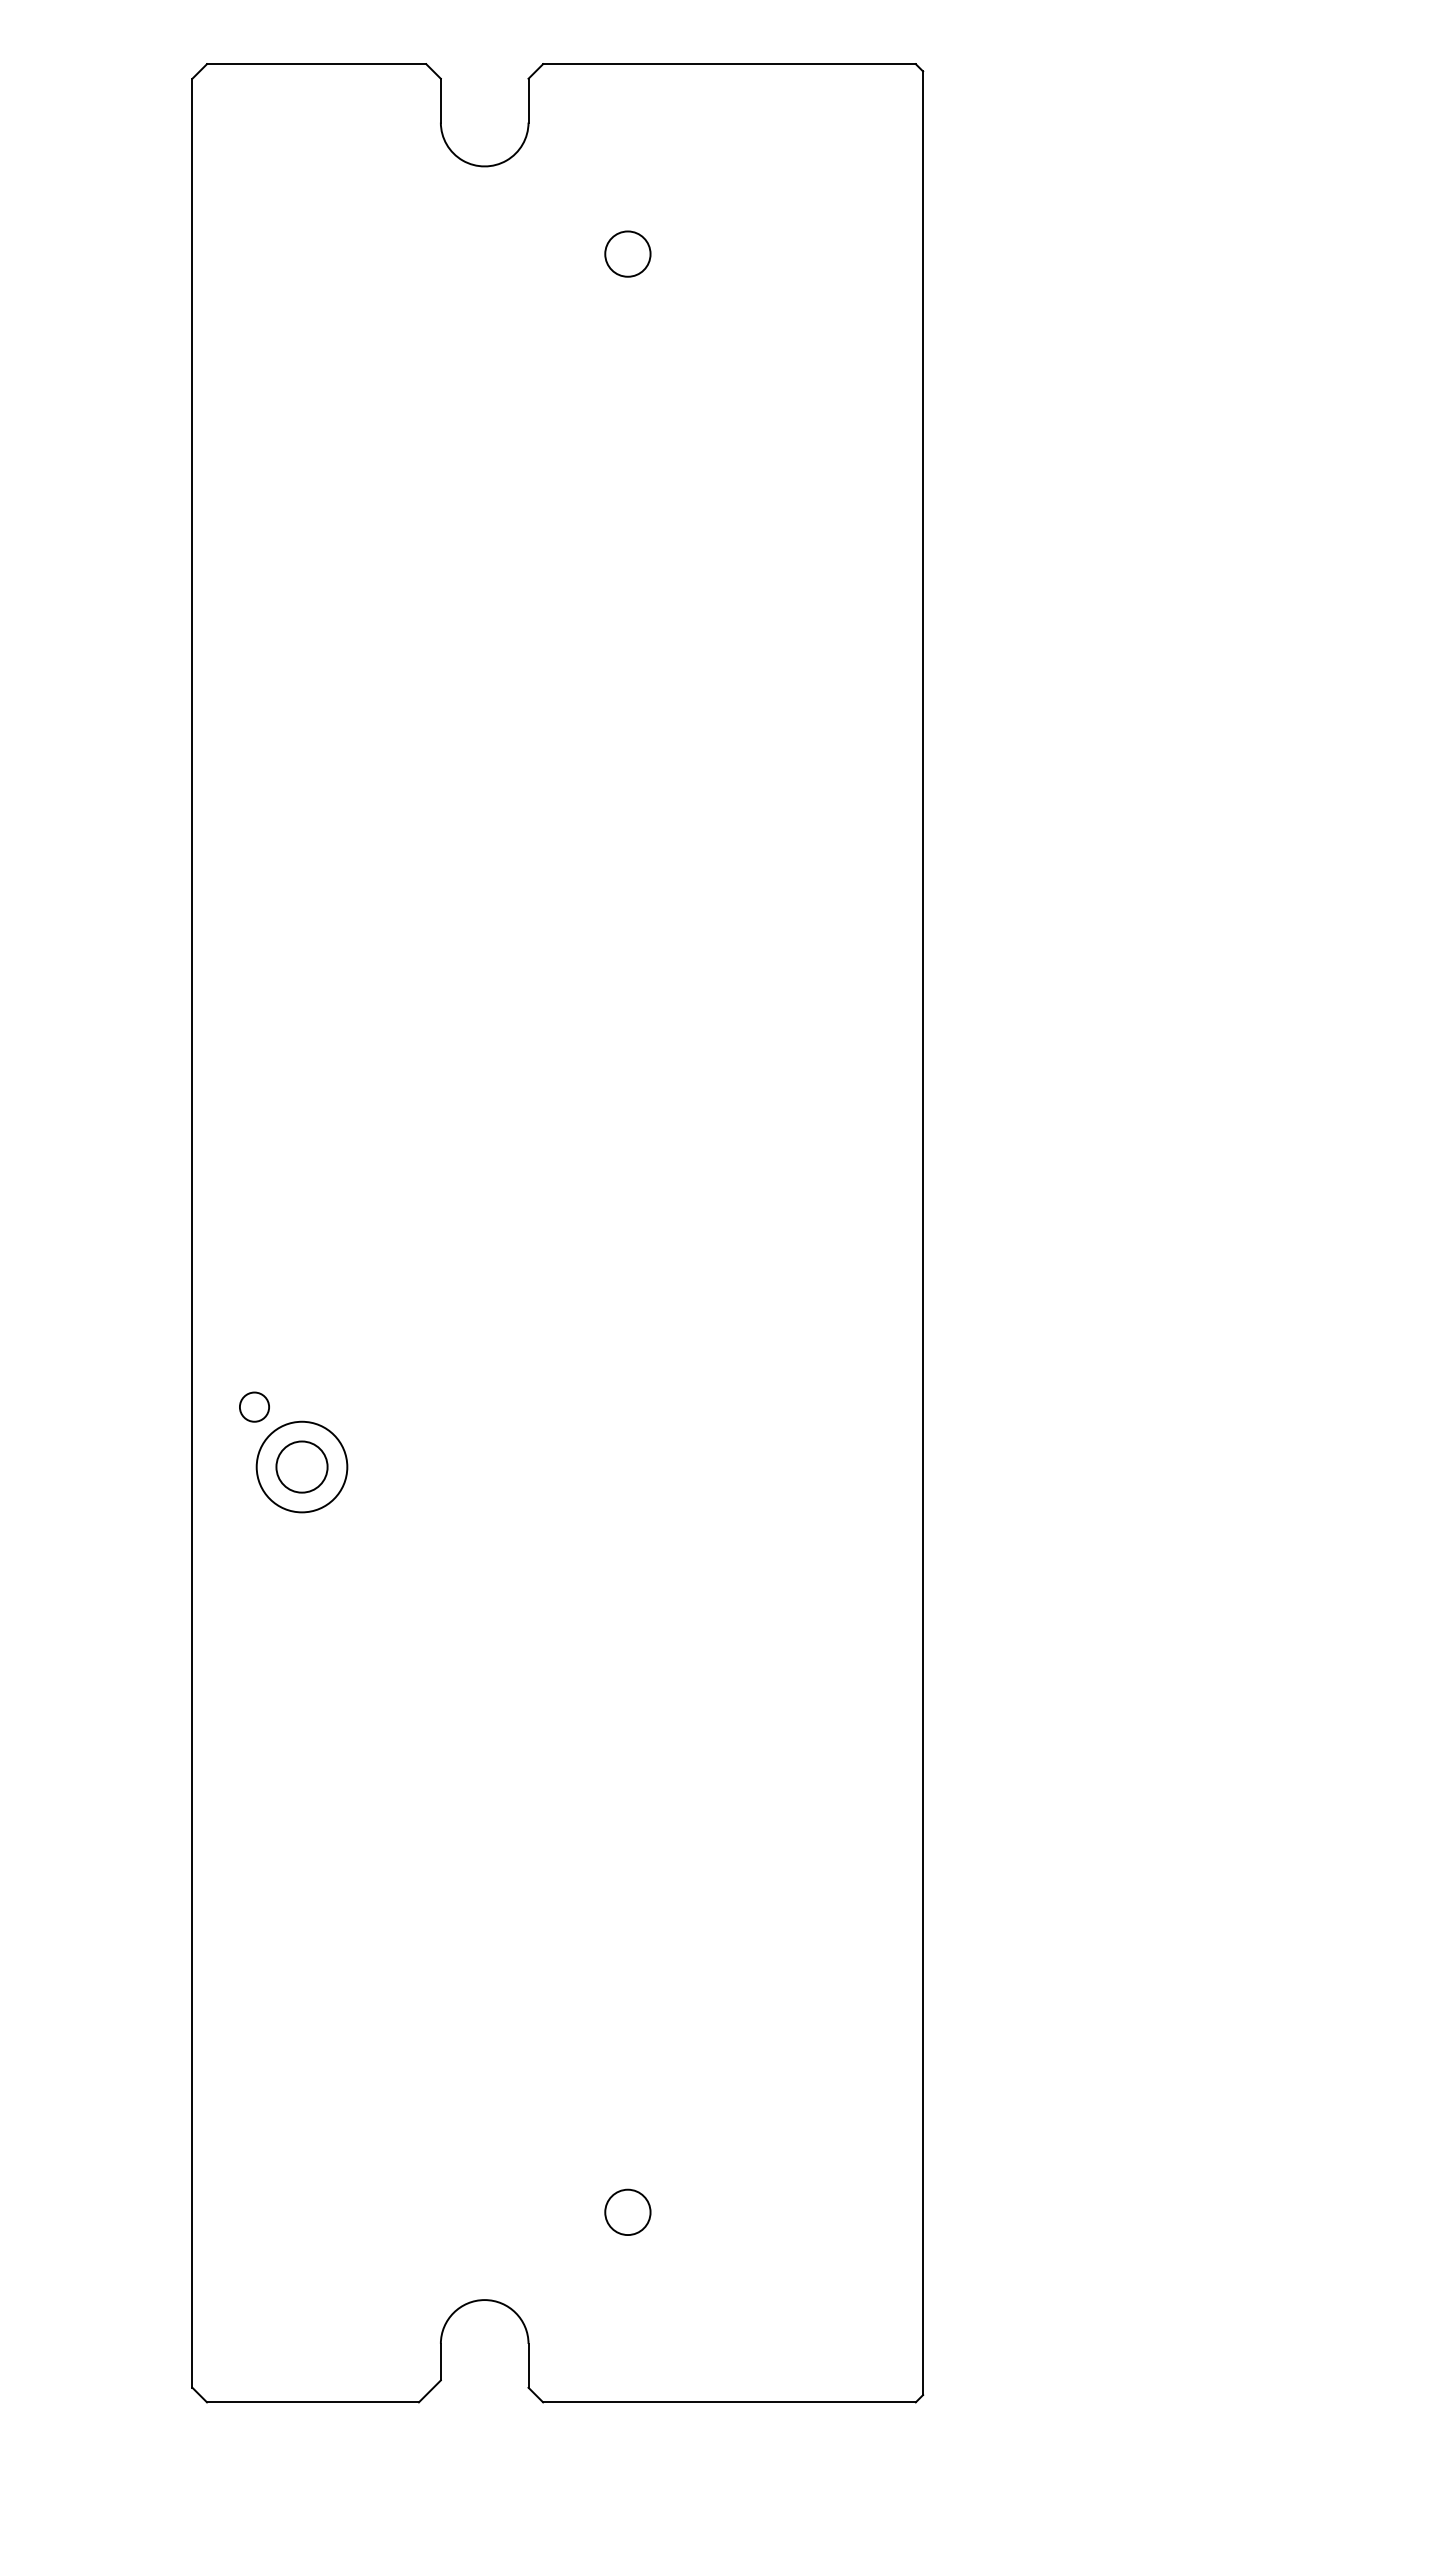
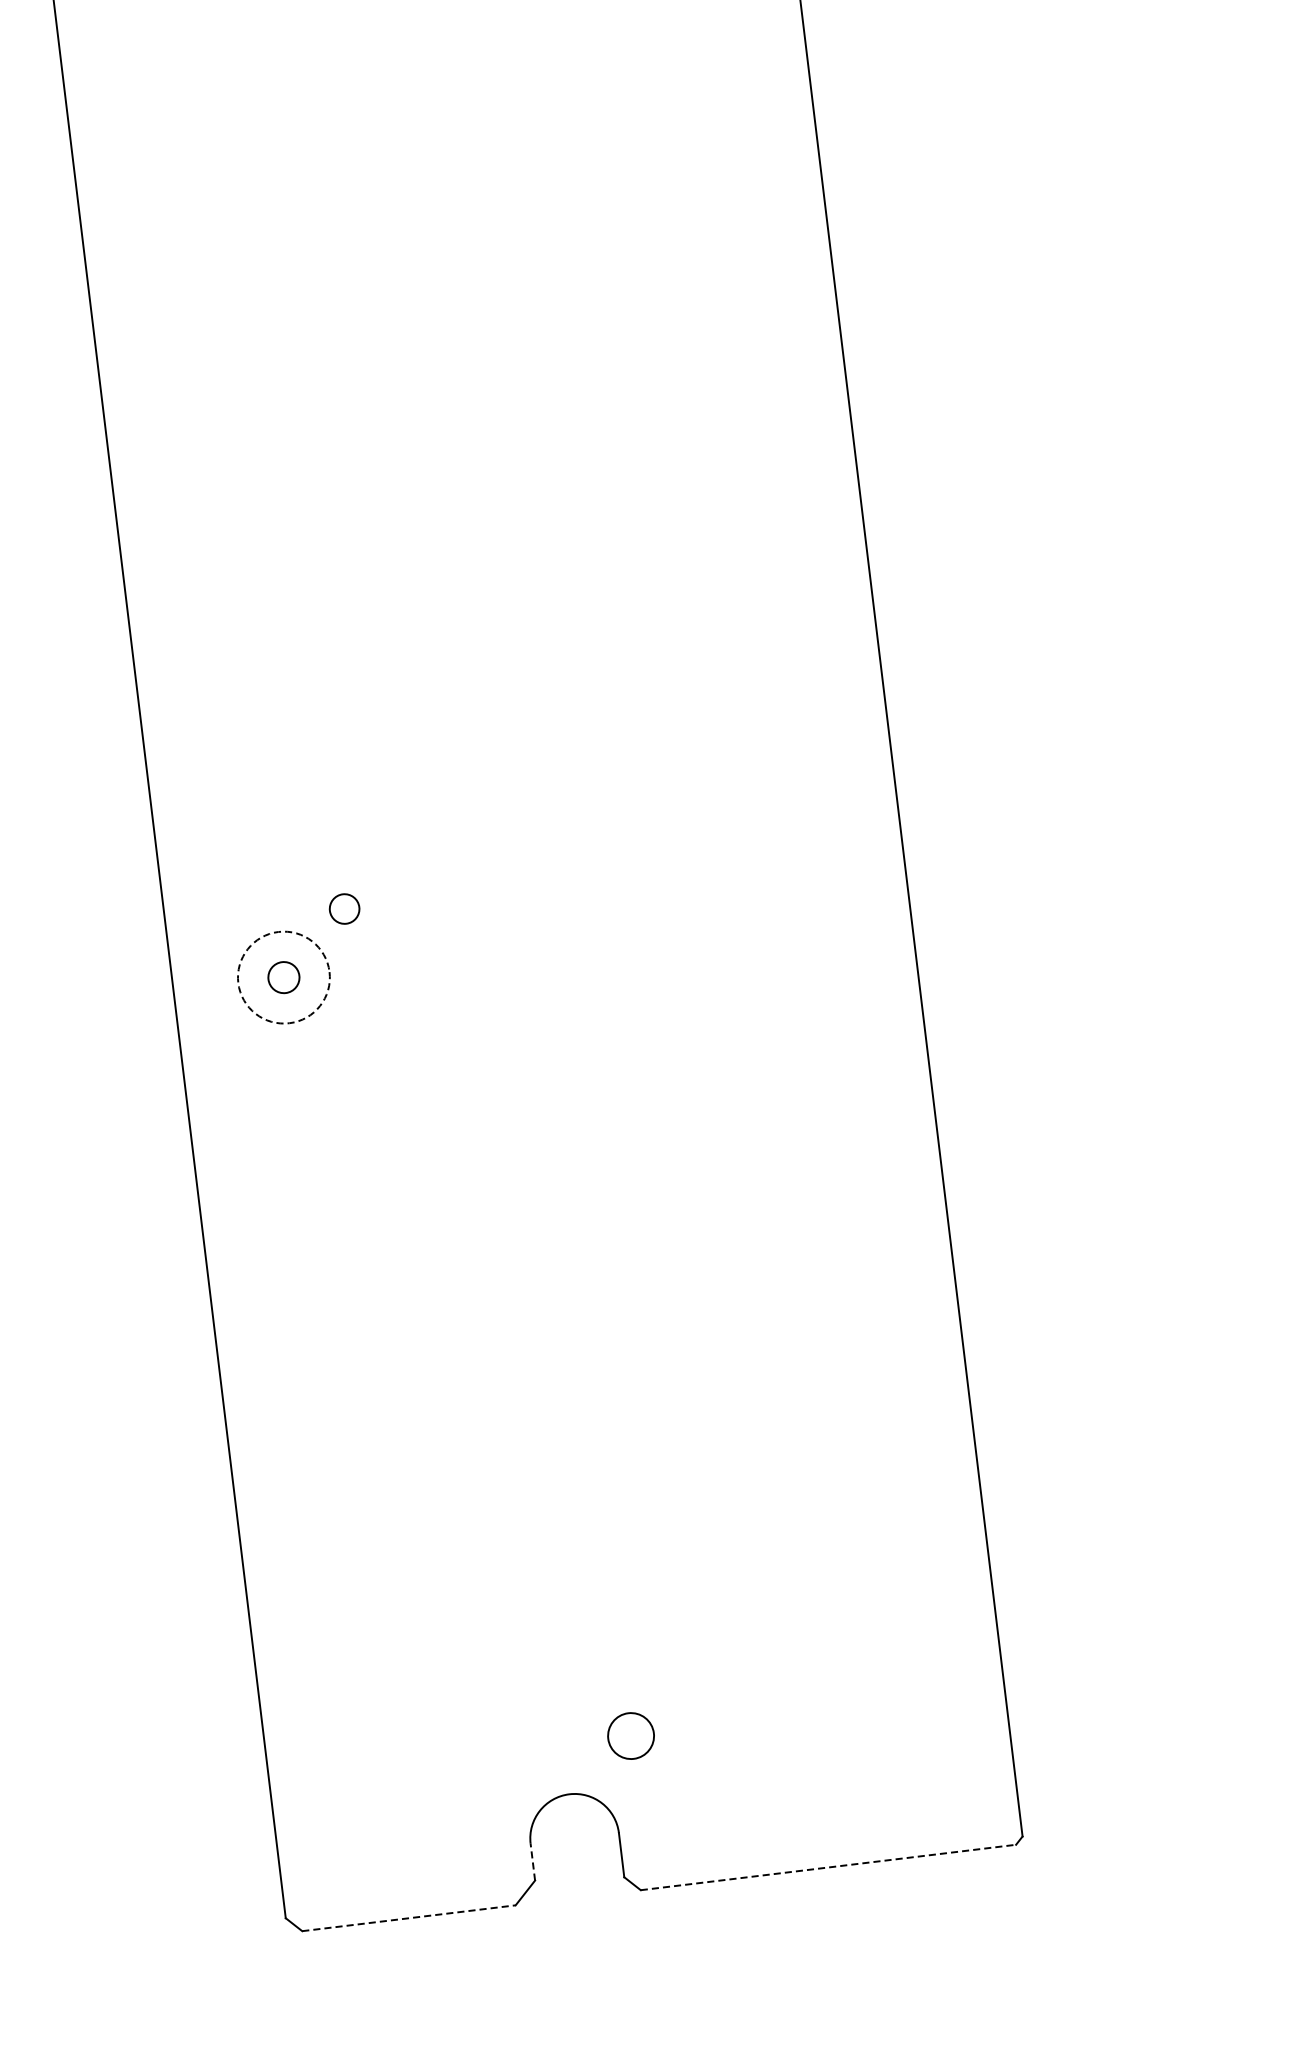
circle: (254, 1406) -> (344, 908), moved
circle: (301, 1466) -> (283, 977), size x0.6
circle: (301, 1466) -> (283, 977), solid -> dashed
circle: (627, 2211) -> (630, 1735), moved
line: (440, 2361) -> (532, 1861), solid -> dashed
line: (312, 2402) -> (408, 1918), solid -> dashed
line: (729, 2402) -> (828, 1867), solid -> dashed

